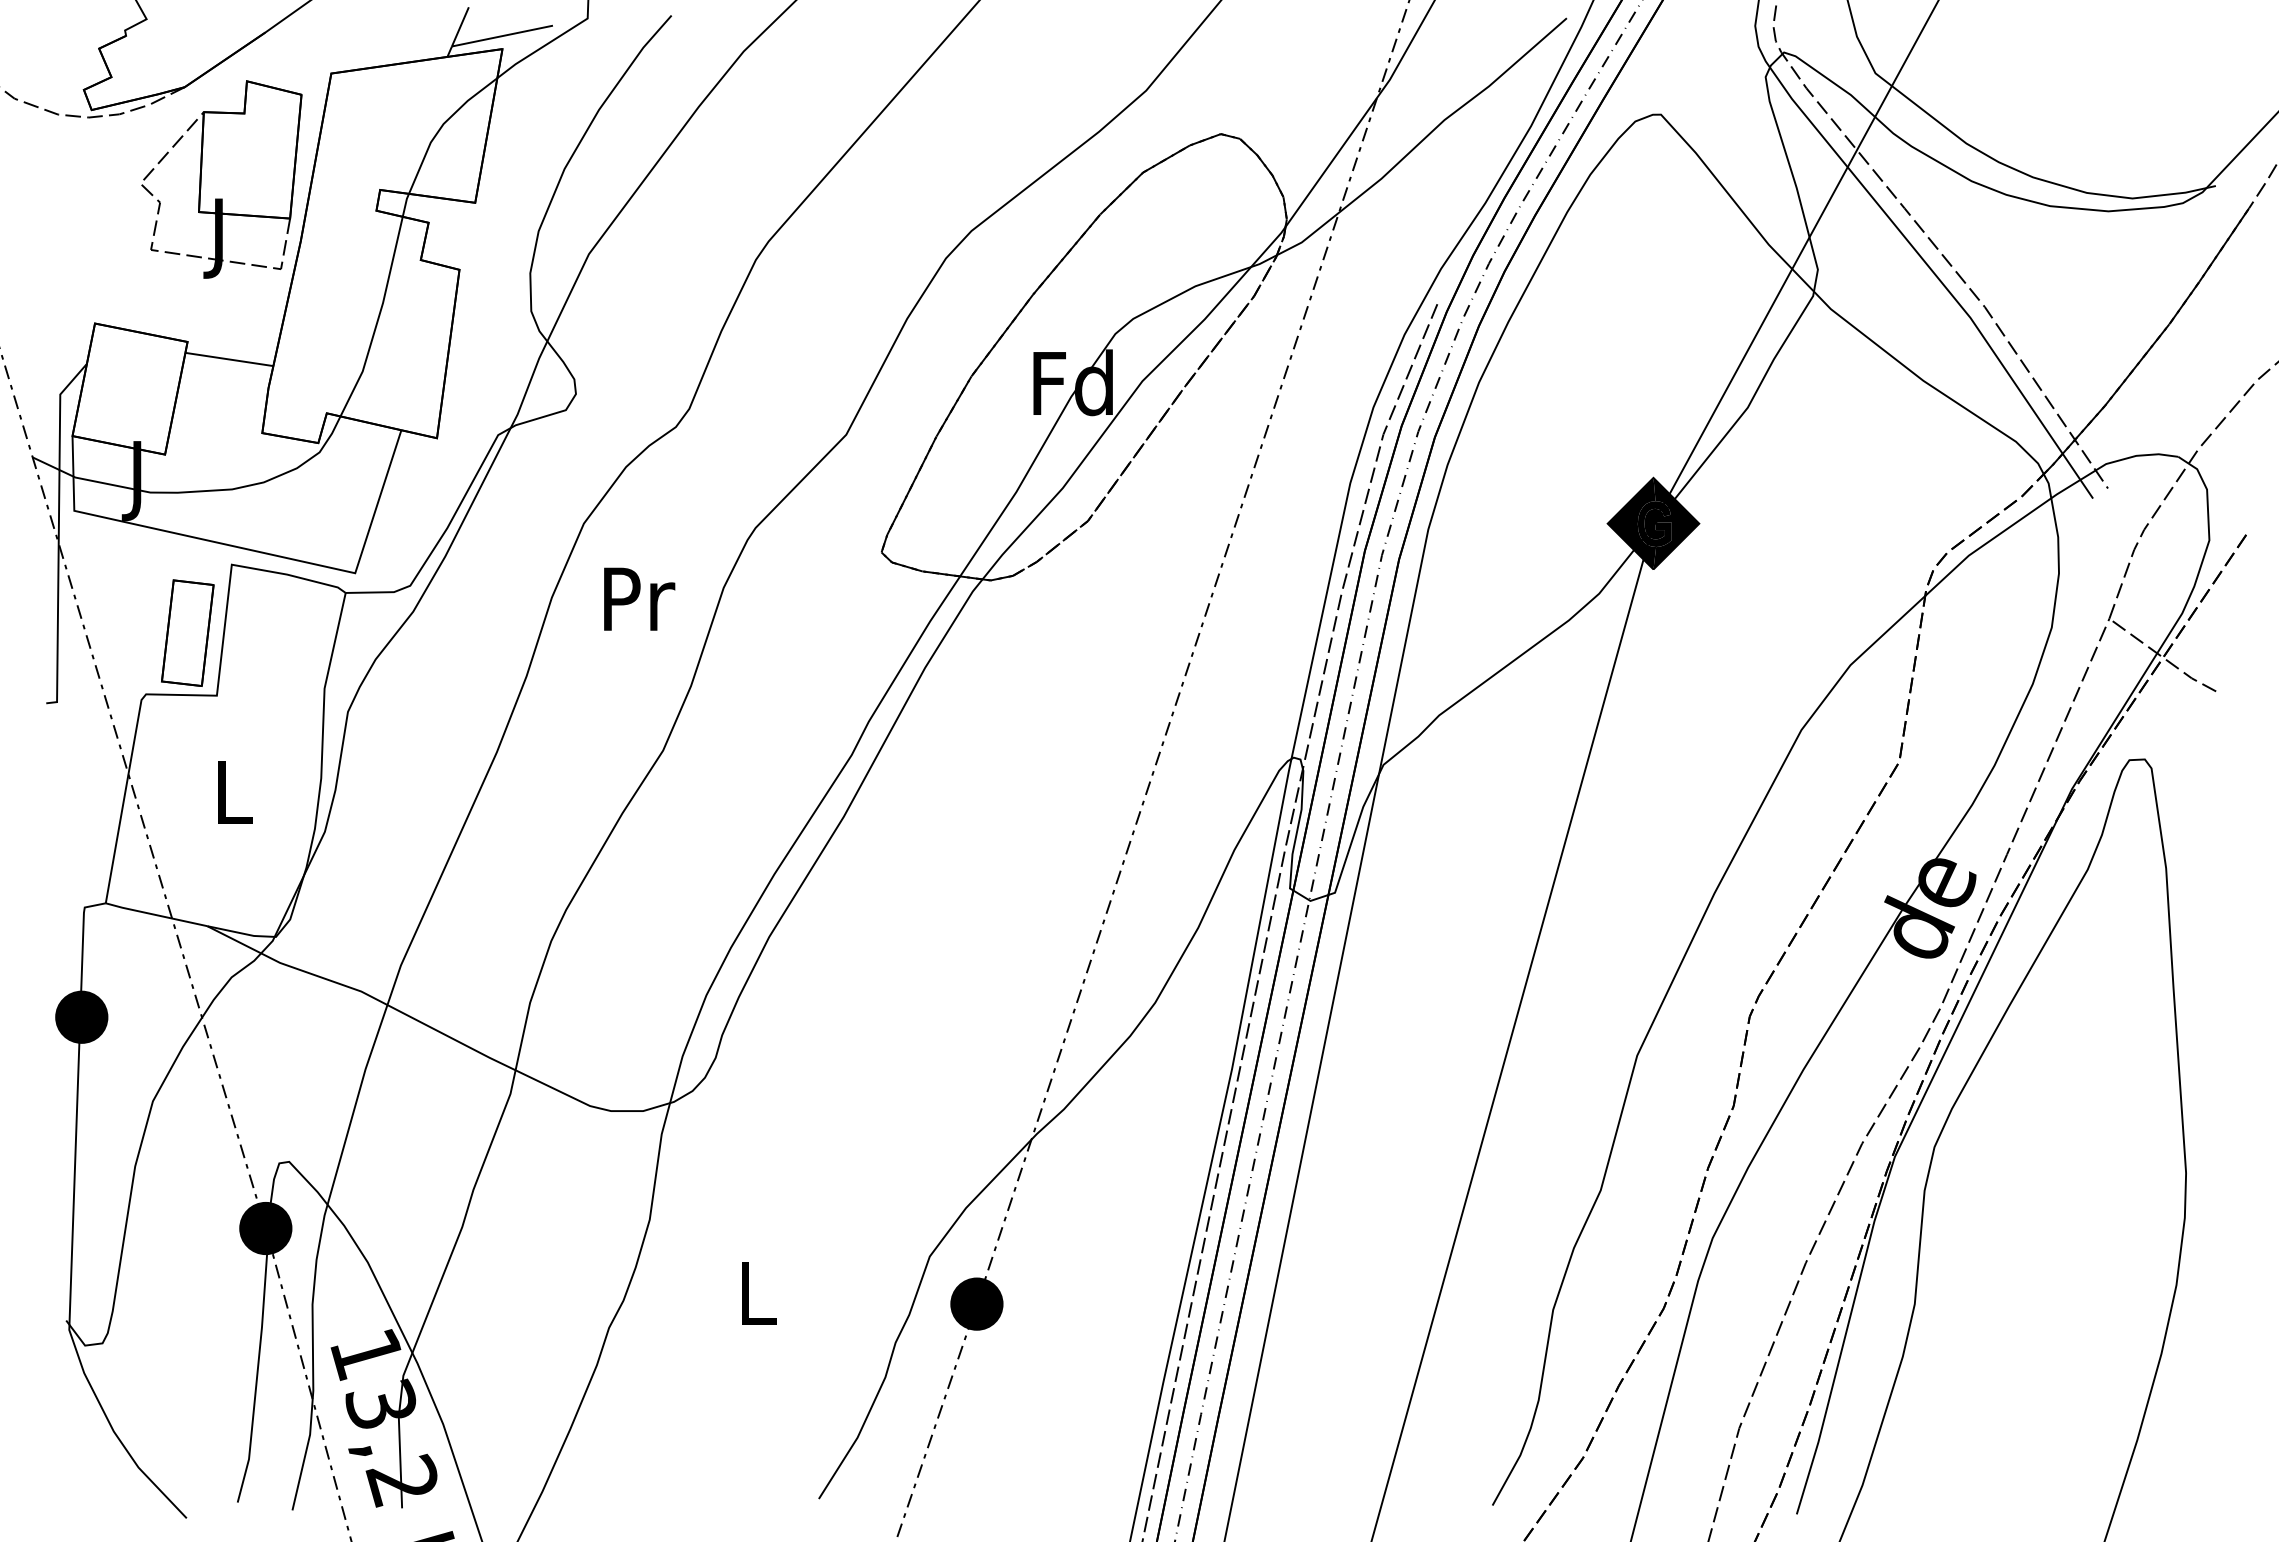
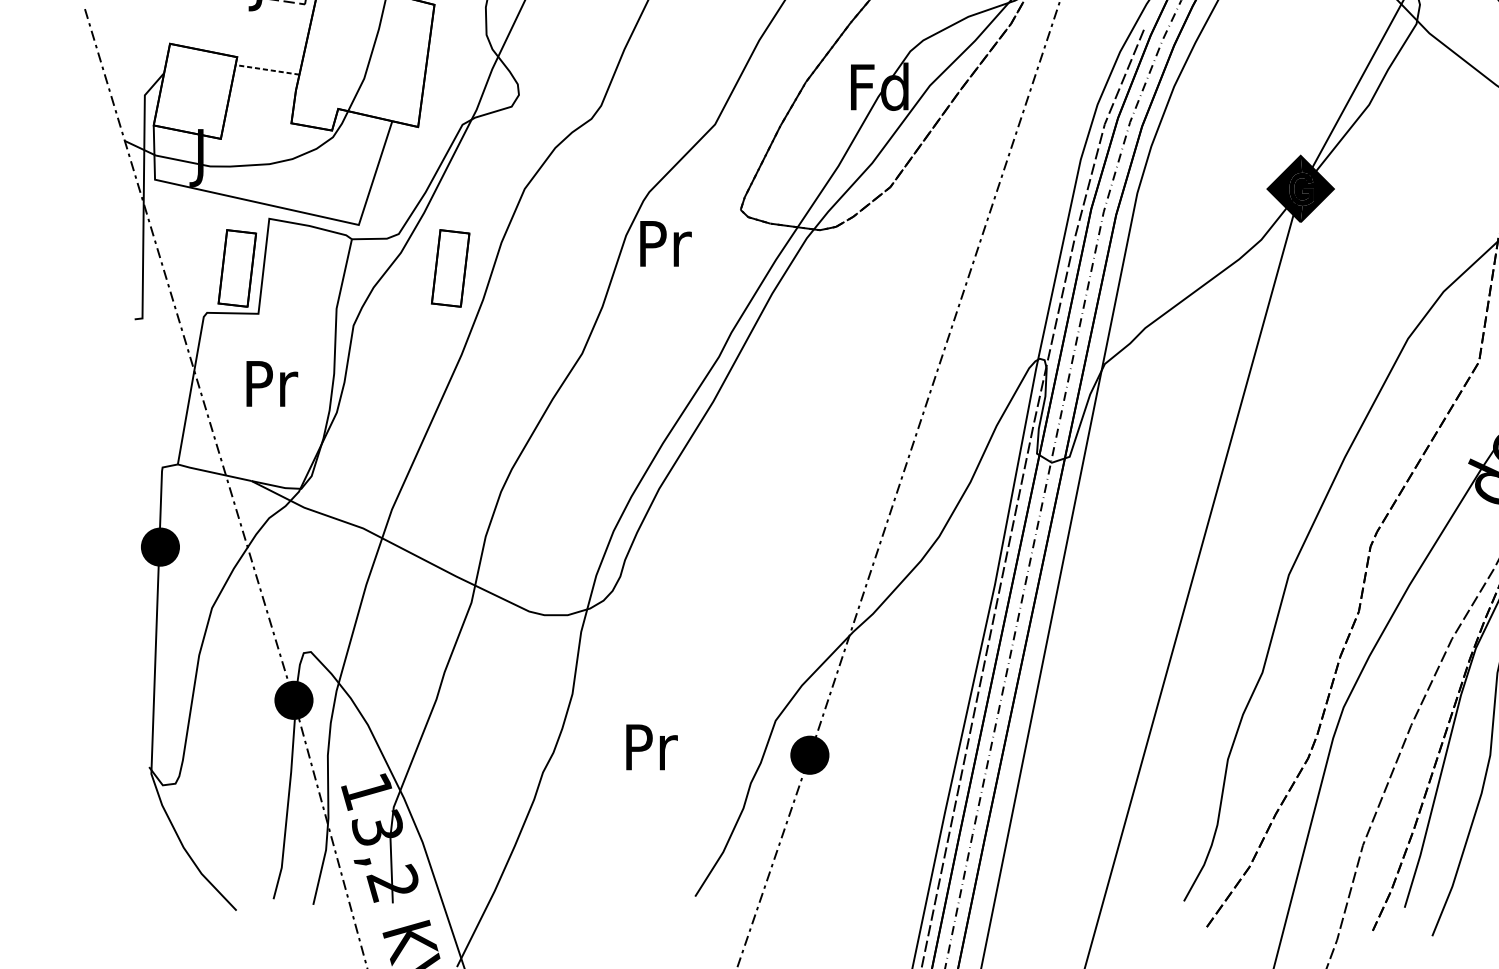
line: (228, 359) -> (266, 69), solid -> dashed
text: (639, 598) -> (665, 243), moved
part: (481, 632) -> (450, 267), added
text: (235, 791) -> (271, 383), L -> Pr
text: (759, 1292) -> (652, 746), L -> Pr

